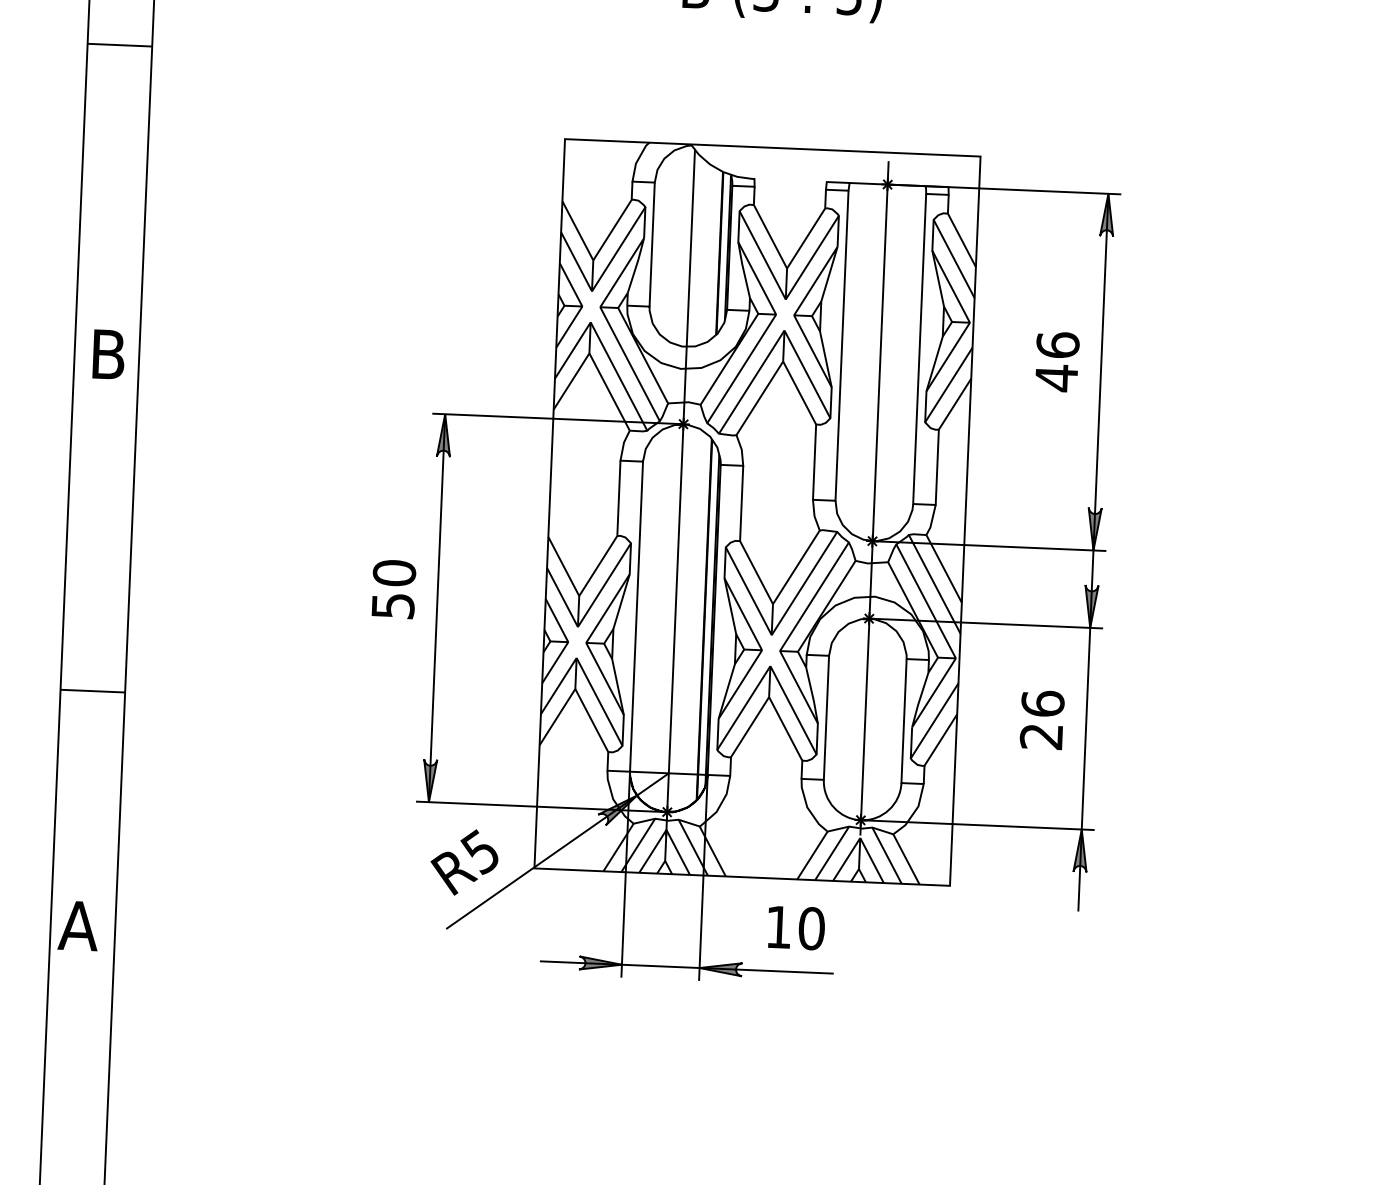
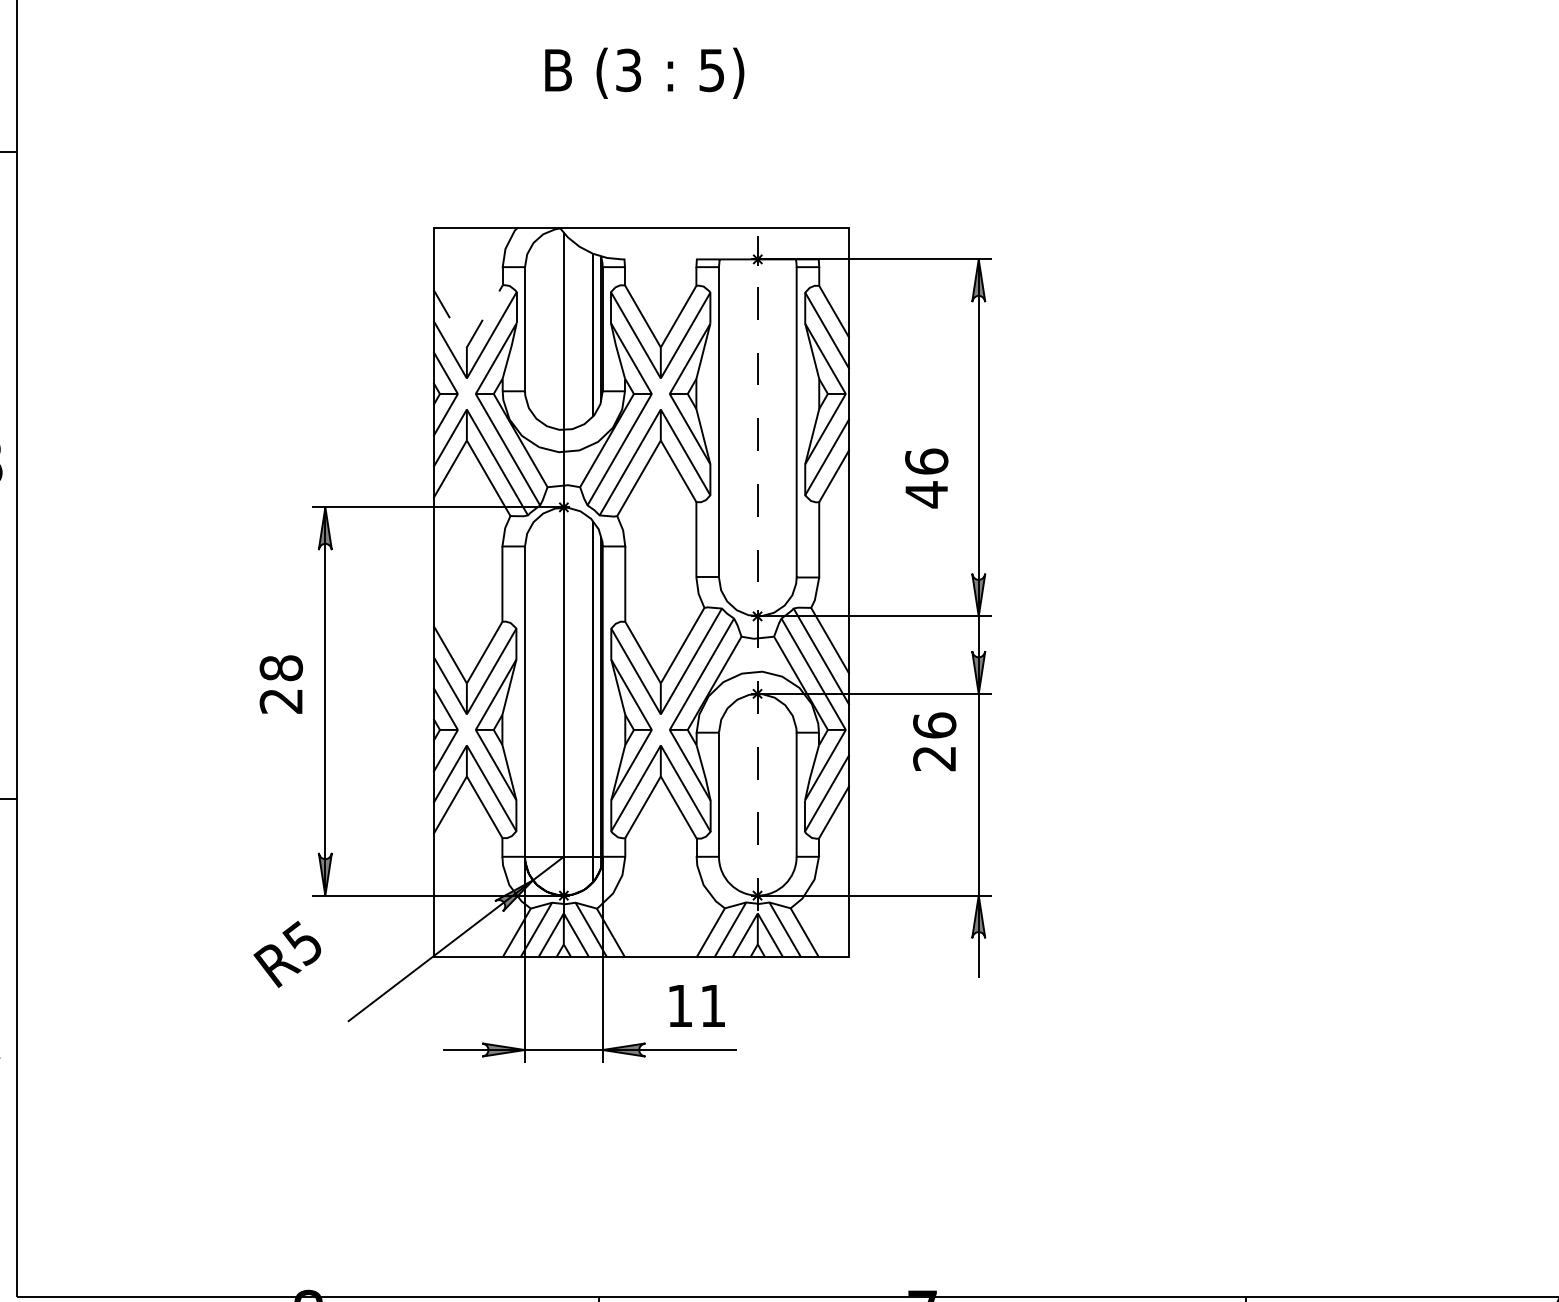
line: (599, 250) -> (472, 337), solid -> dashed
text: (1057, 361) -> (926, 478), moved
line: (874, 497) -> (757, 572), solid -> dashed
text: (393, 589) -> (281, 684), 50 -> 28
text: (1042, 719) -> (934, 741), moved
text: (463, 862) -> (286, 954), moved
text: (812, 928) -> (713, 1005), 10 -> 11

